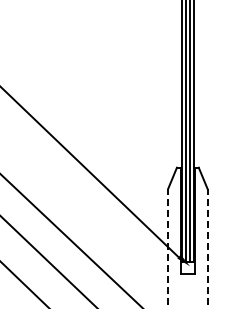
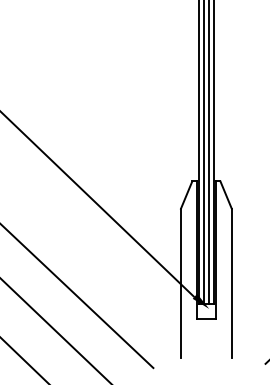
line: (168, 246) -> (181, 283), dashed -> solid
line: (207, 246) -> (231, 283), dashed -> solid

